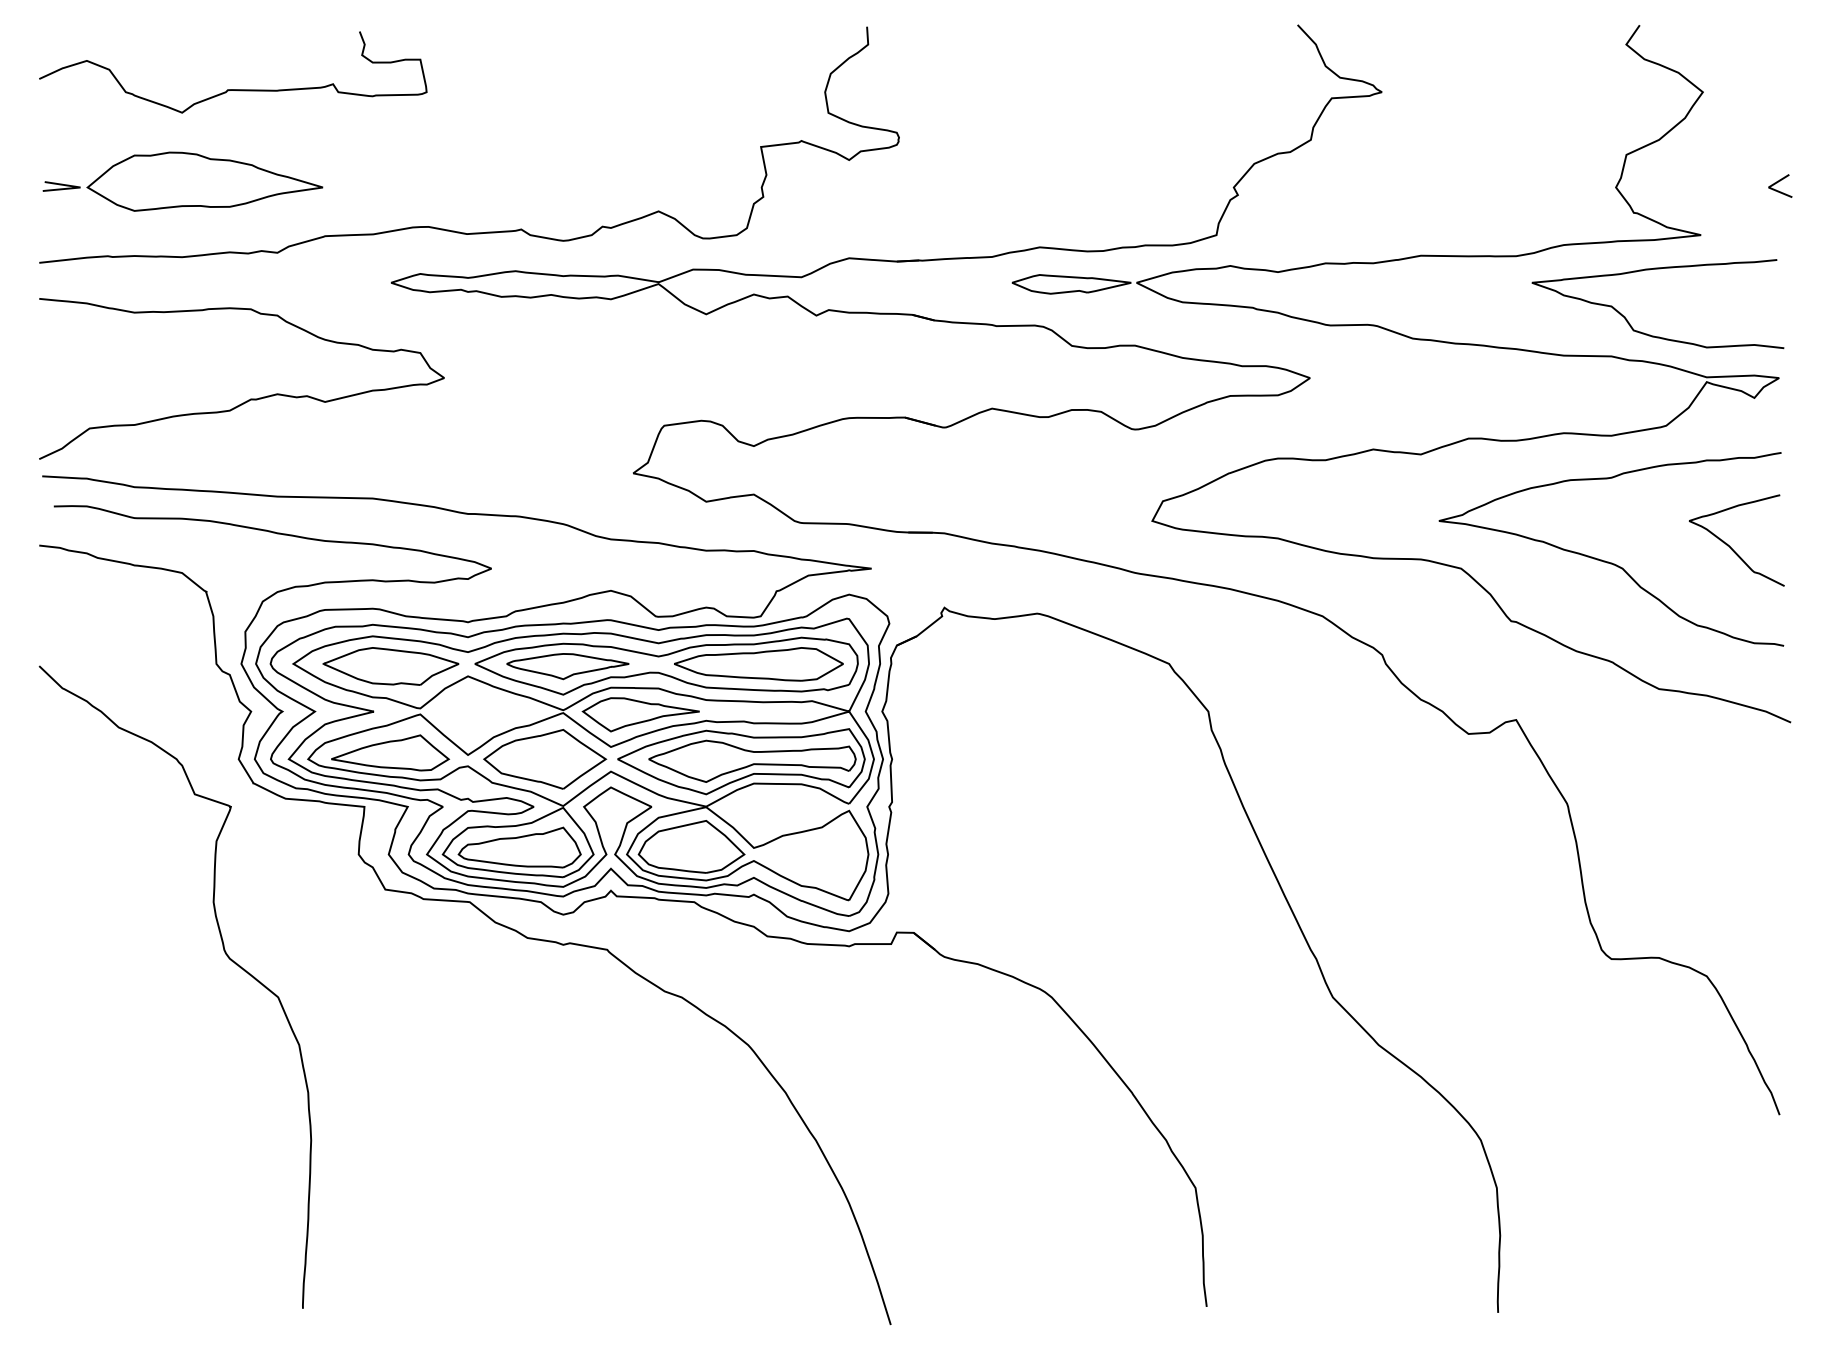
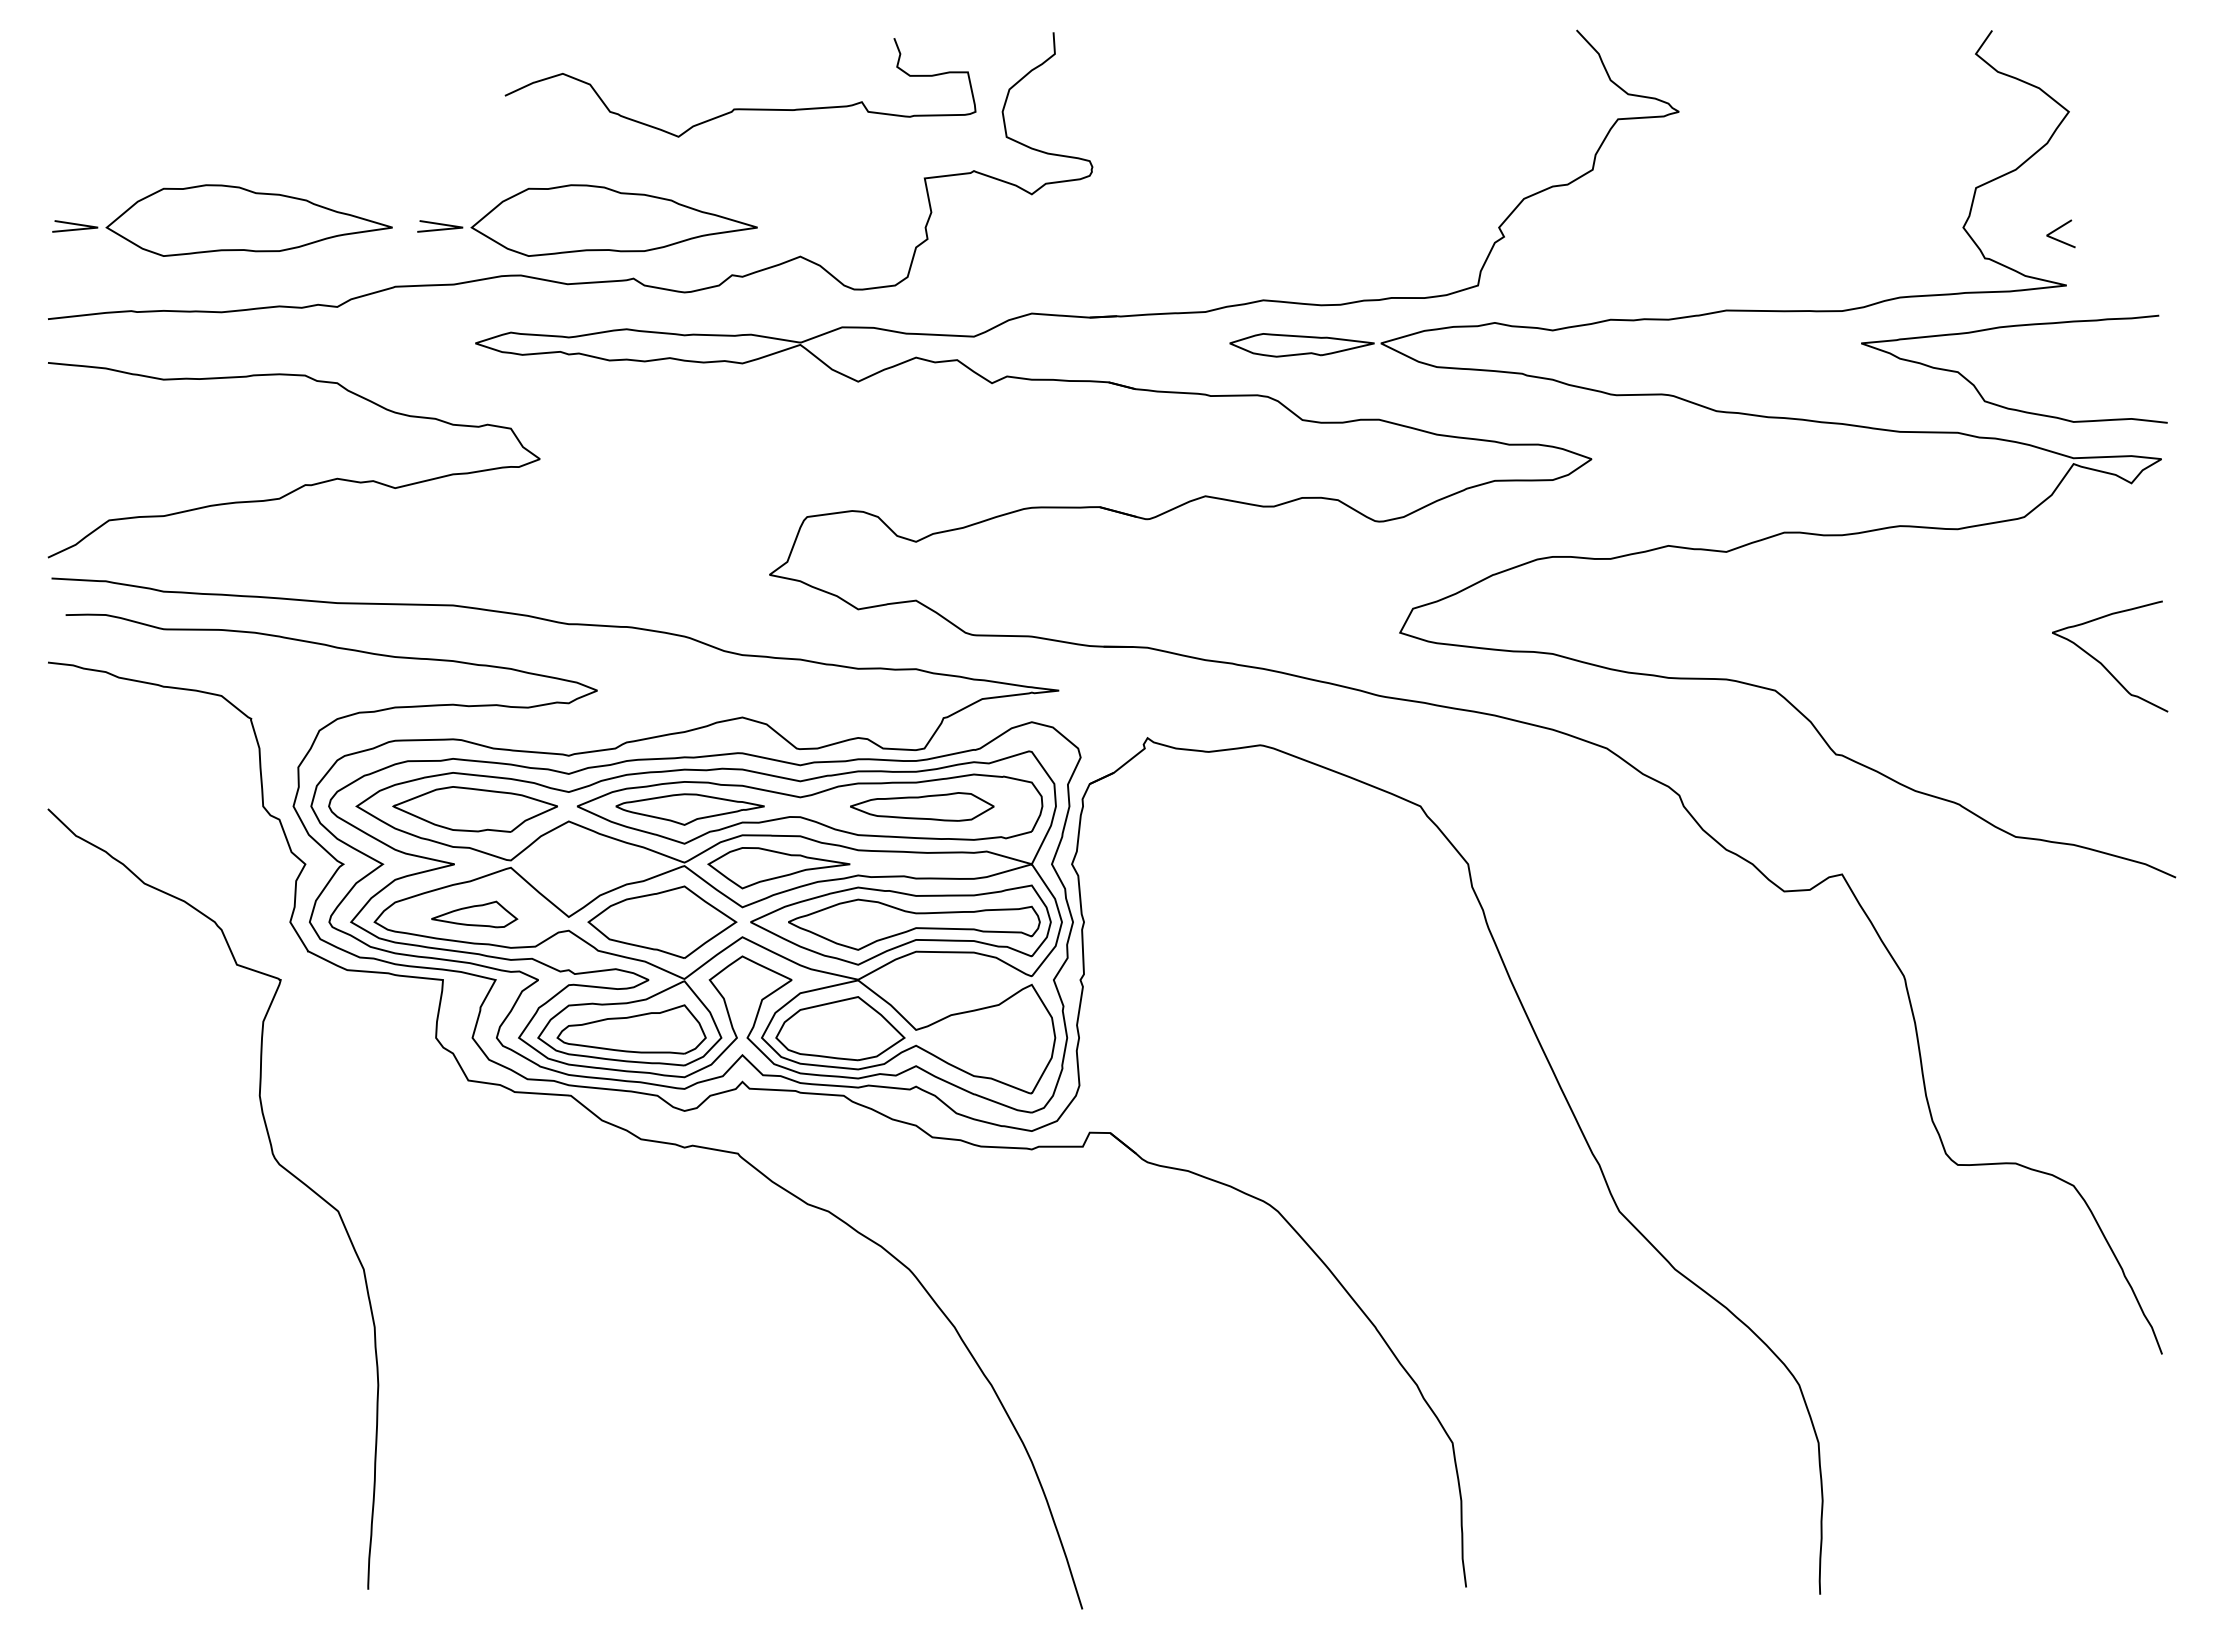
curve: (233, 89) -> (740, 108), moved
part: (483, 181) -> (587, 220), added
line: (1777, 183) -> (2057, 230), moved
curve: (1607, 561) -> (1952, 681), removed
part: (759, 664) -> (922, 806), size x0.7
part: (390, 752) -> (474, 914), size x0.6

